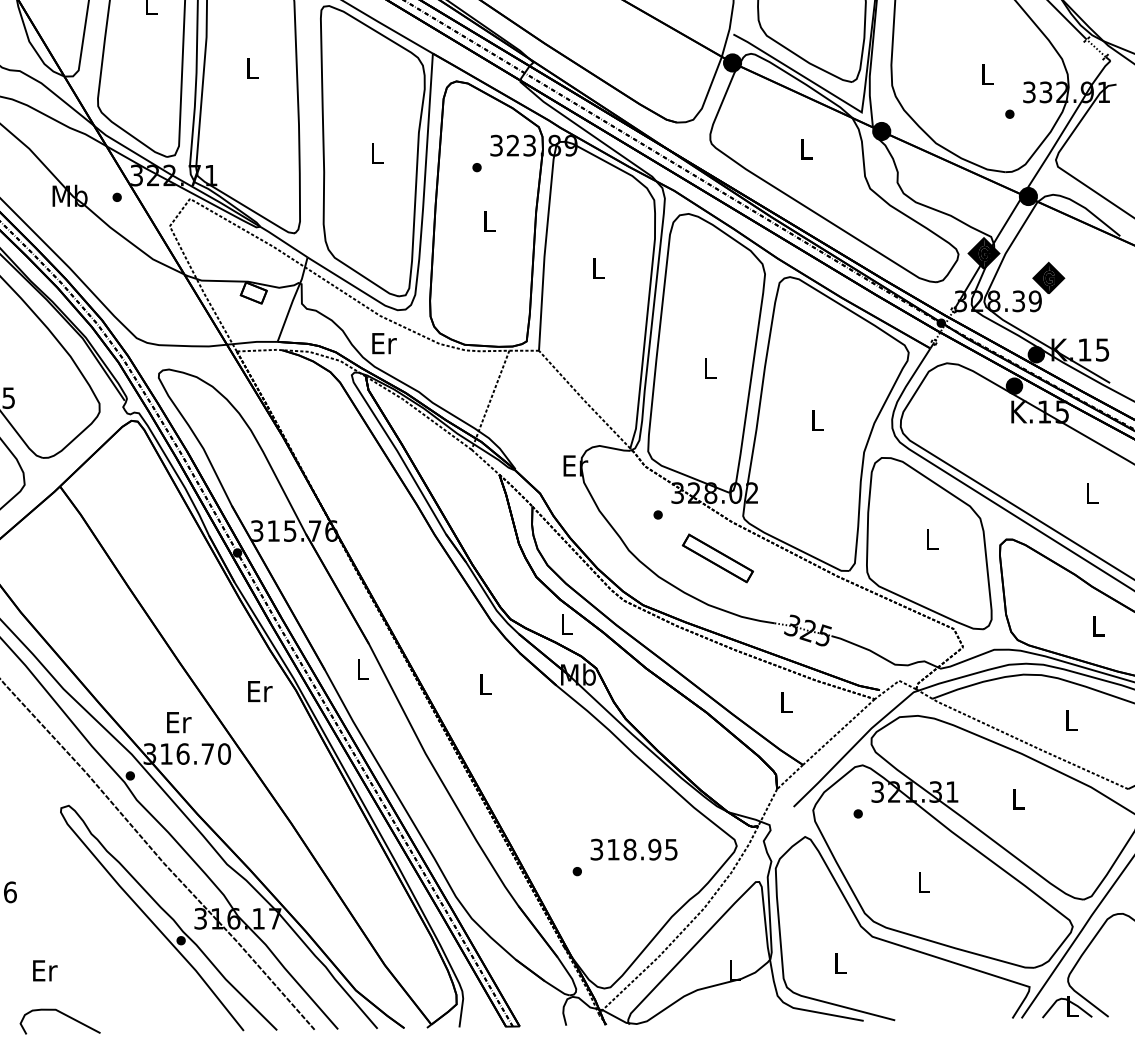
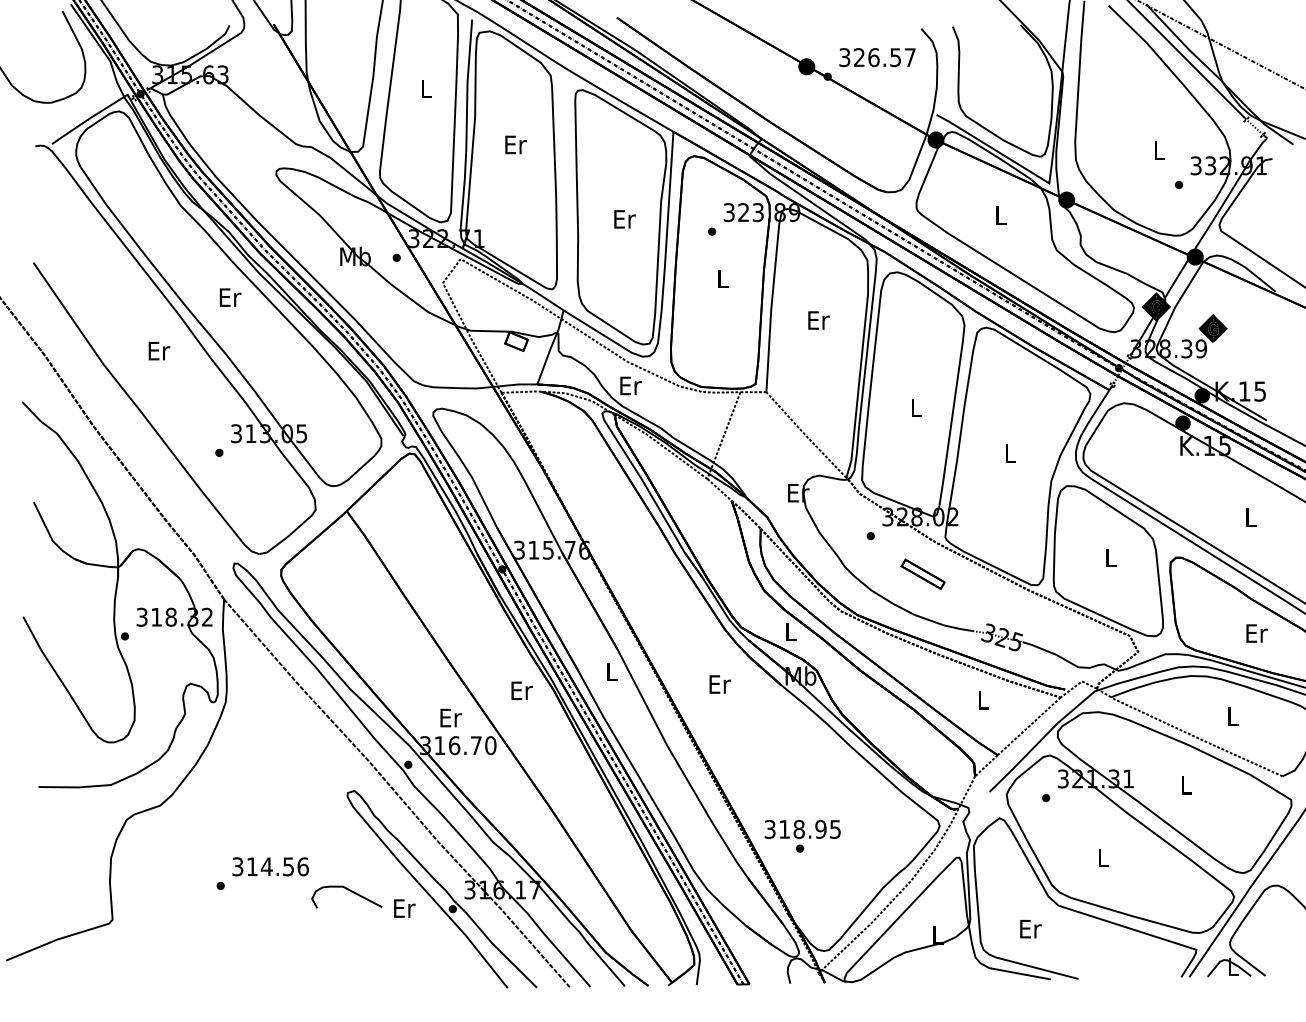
text: (252, 68) -> (515, 144), L -> Er
text: (377, 153) -> (624, 219), L -> Er
text: (598, 268) -> (818, 320), L -> Er
part: (717, 558) -> (922, 574), size x0.7
text: (1098, 626) -> (1256, 633), L -> Er
text: (486, 684) -> (720, 684), L -> Er
text: (633, 849) -> (802, 829), moved
text: (840, 963) -> (1030, 929), L -> Er
text: (44, 970) -> (404, 908), moved
curve: (63, 1015) -> (349, 891), moved

